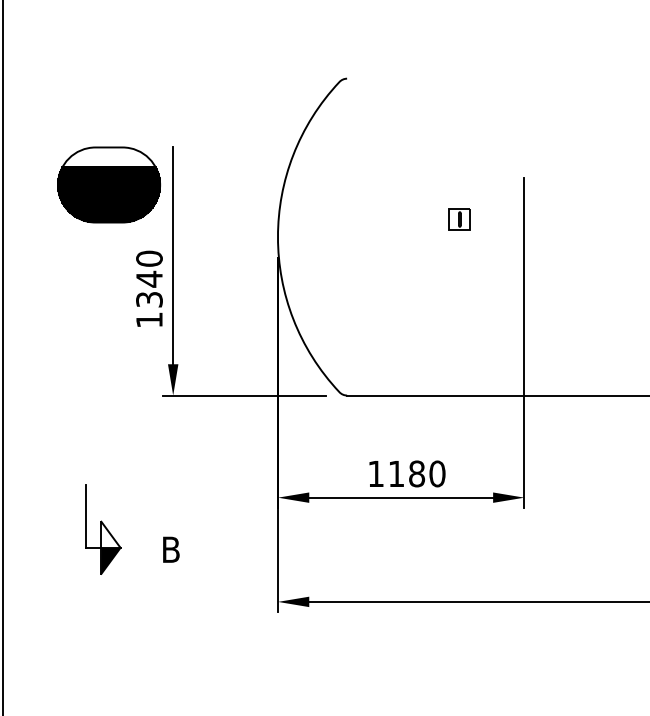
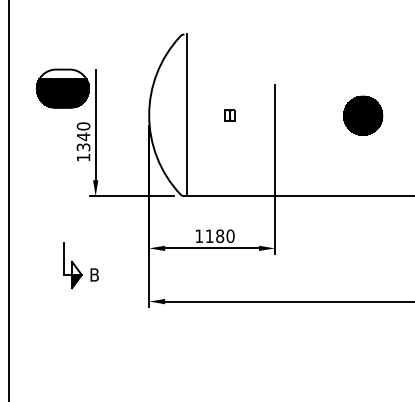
part: (458, 219) -> (229, 115), moved
line: (353, 237) -> (187, 115), added
part: (102, 529) -> (72, 265), moved

